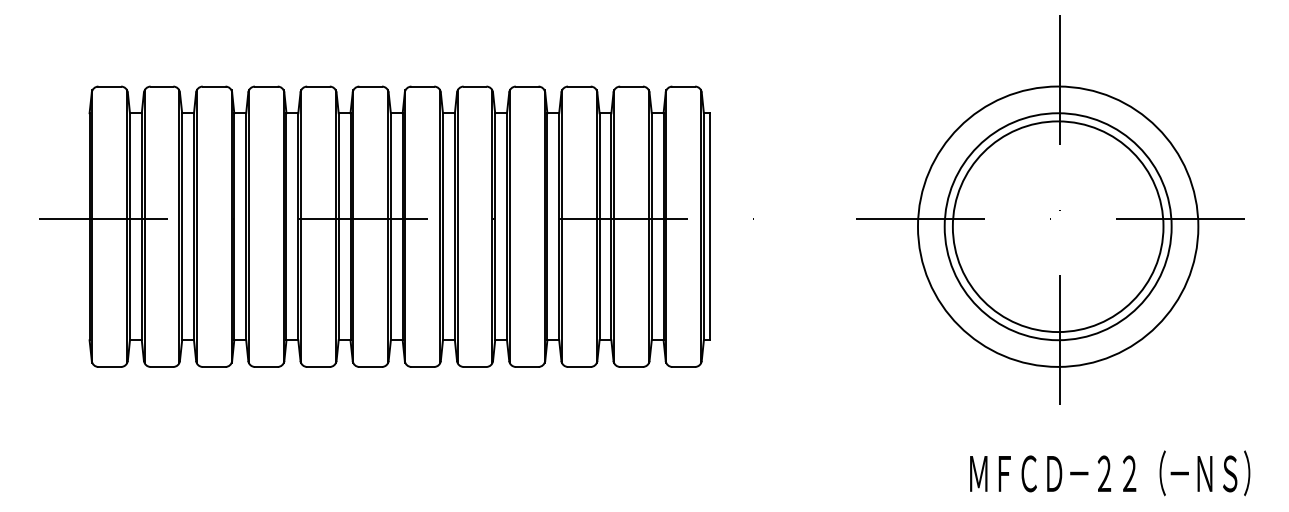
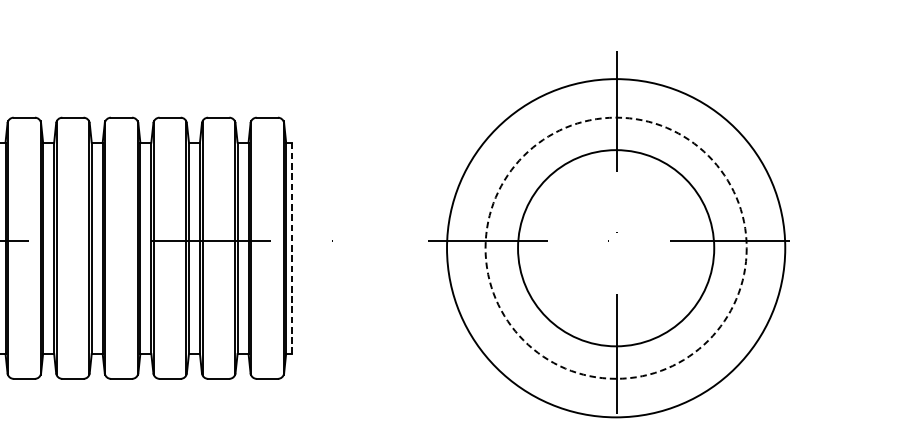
line: (709, 226) -> (291, 248), solid -> dashed
circle: (1057, 226) -> (615, 248), size x1.6
circle: (1057, 226) -> (615, 248), solid -> dashed

